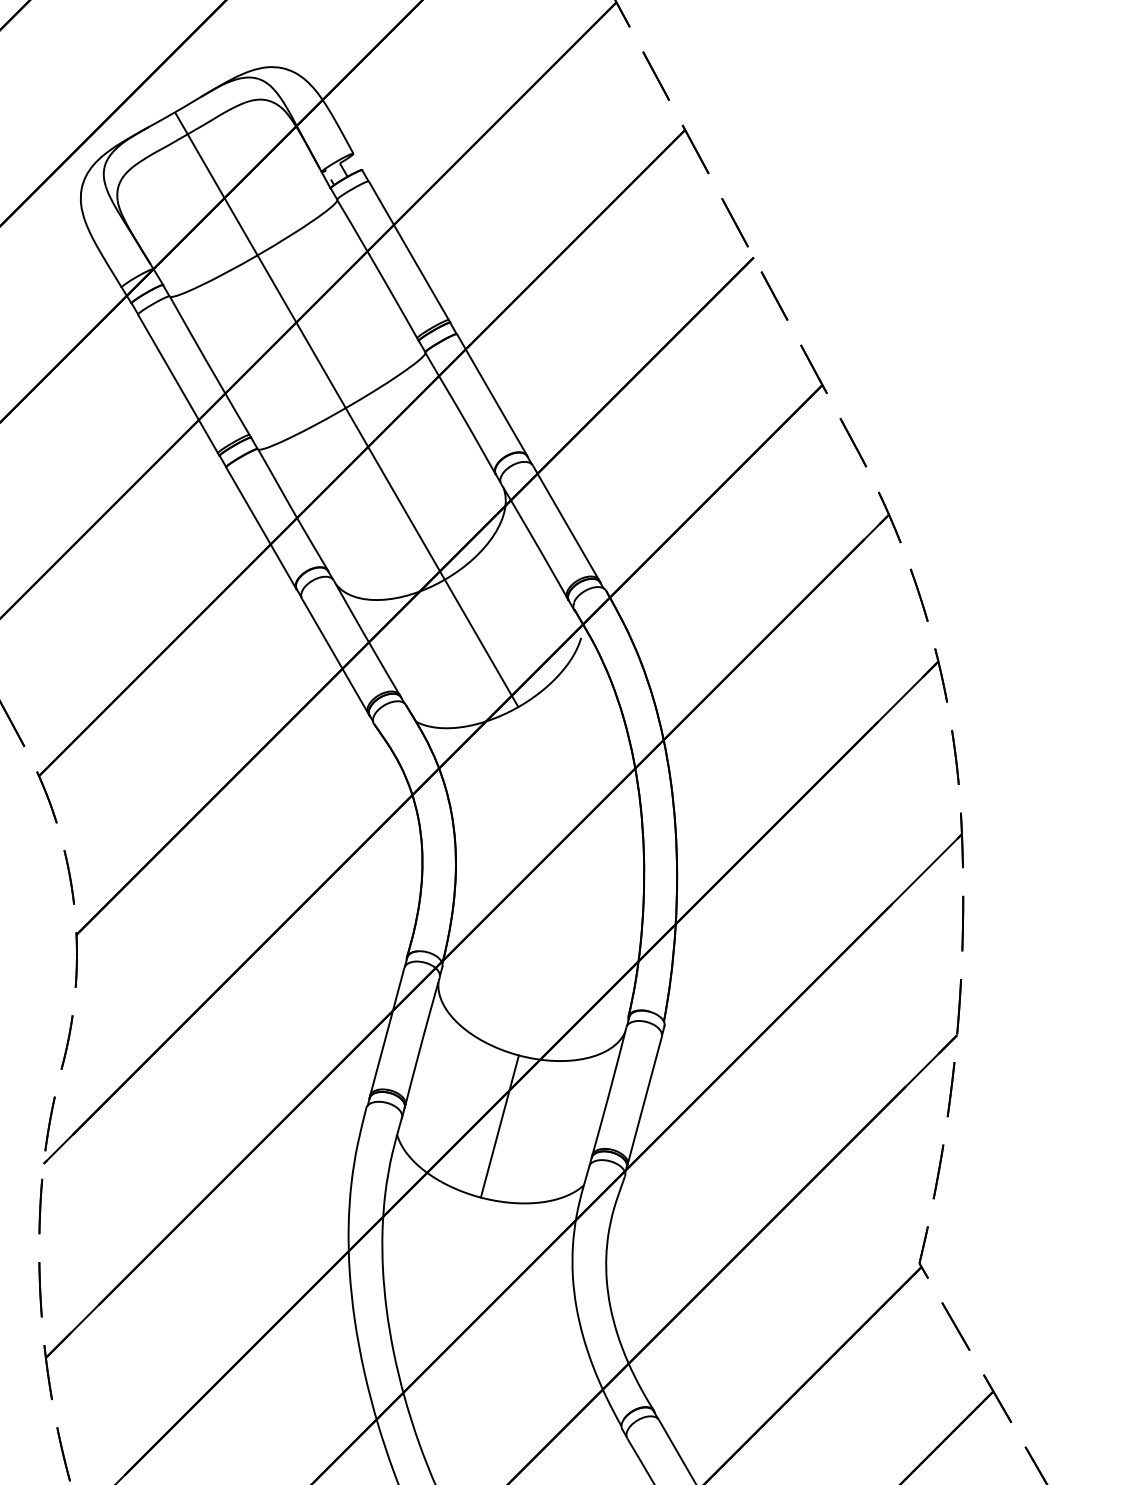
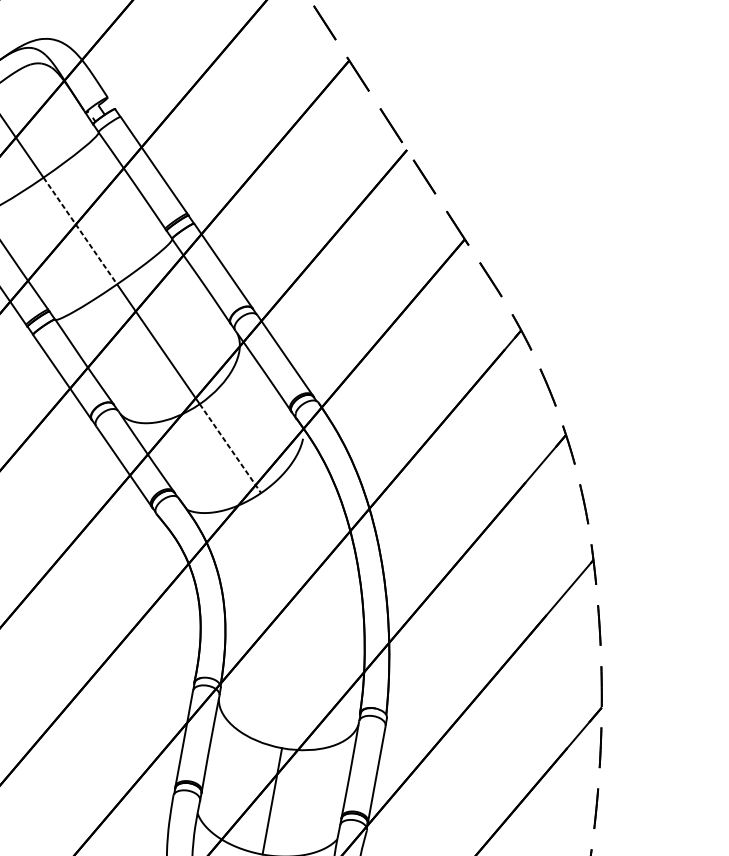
line: (301, 332) -> (80, 231), solid -> dashed
line: (481, 643) -> (230, 448), solid -> dashed

